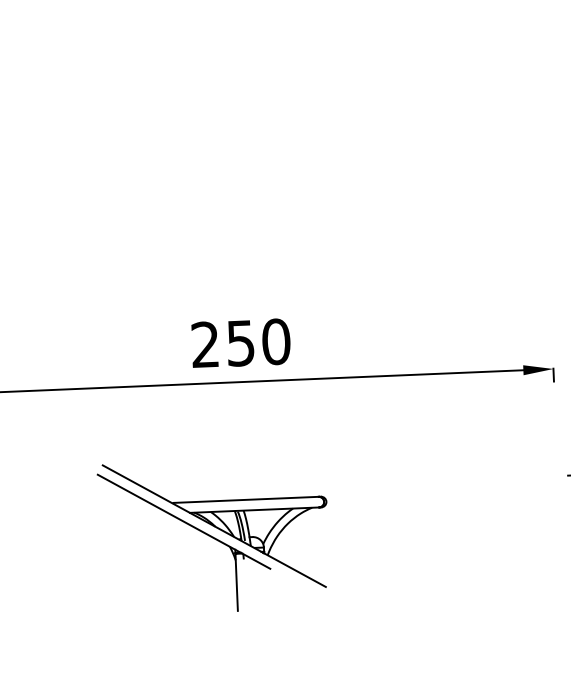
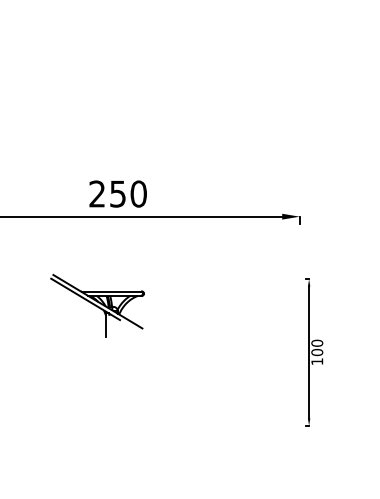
part: (213, 535) -> (97, 305), size x0.7

